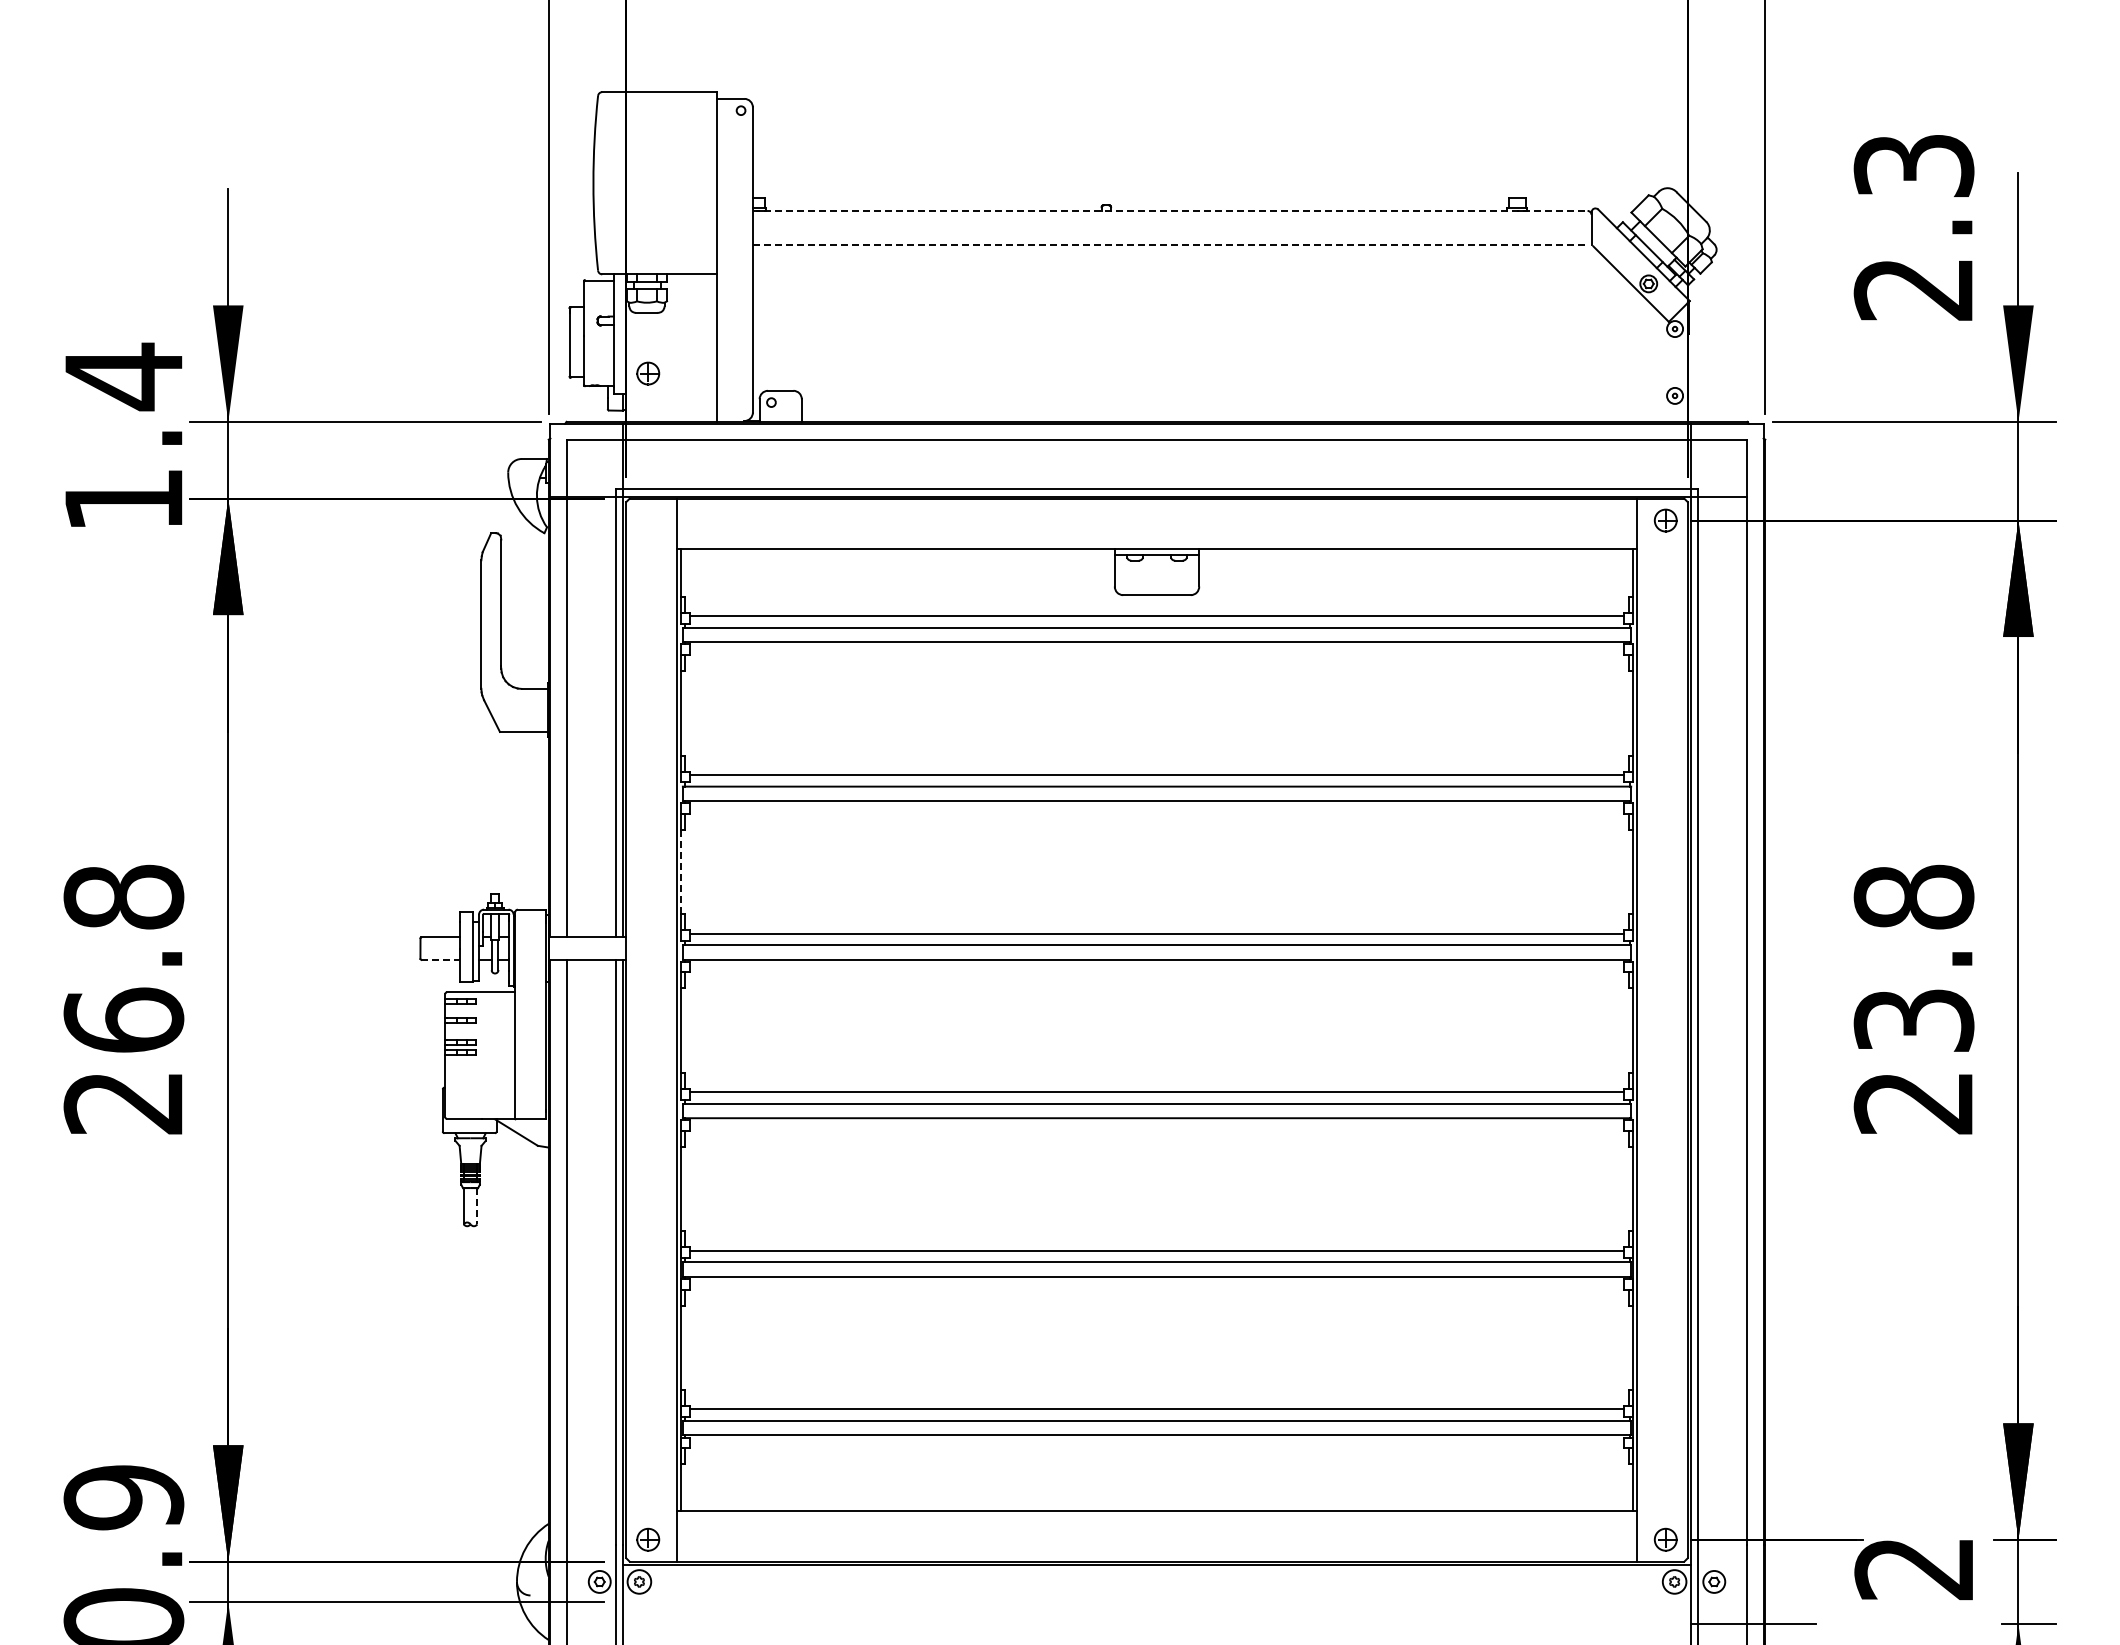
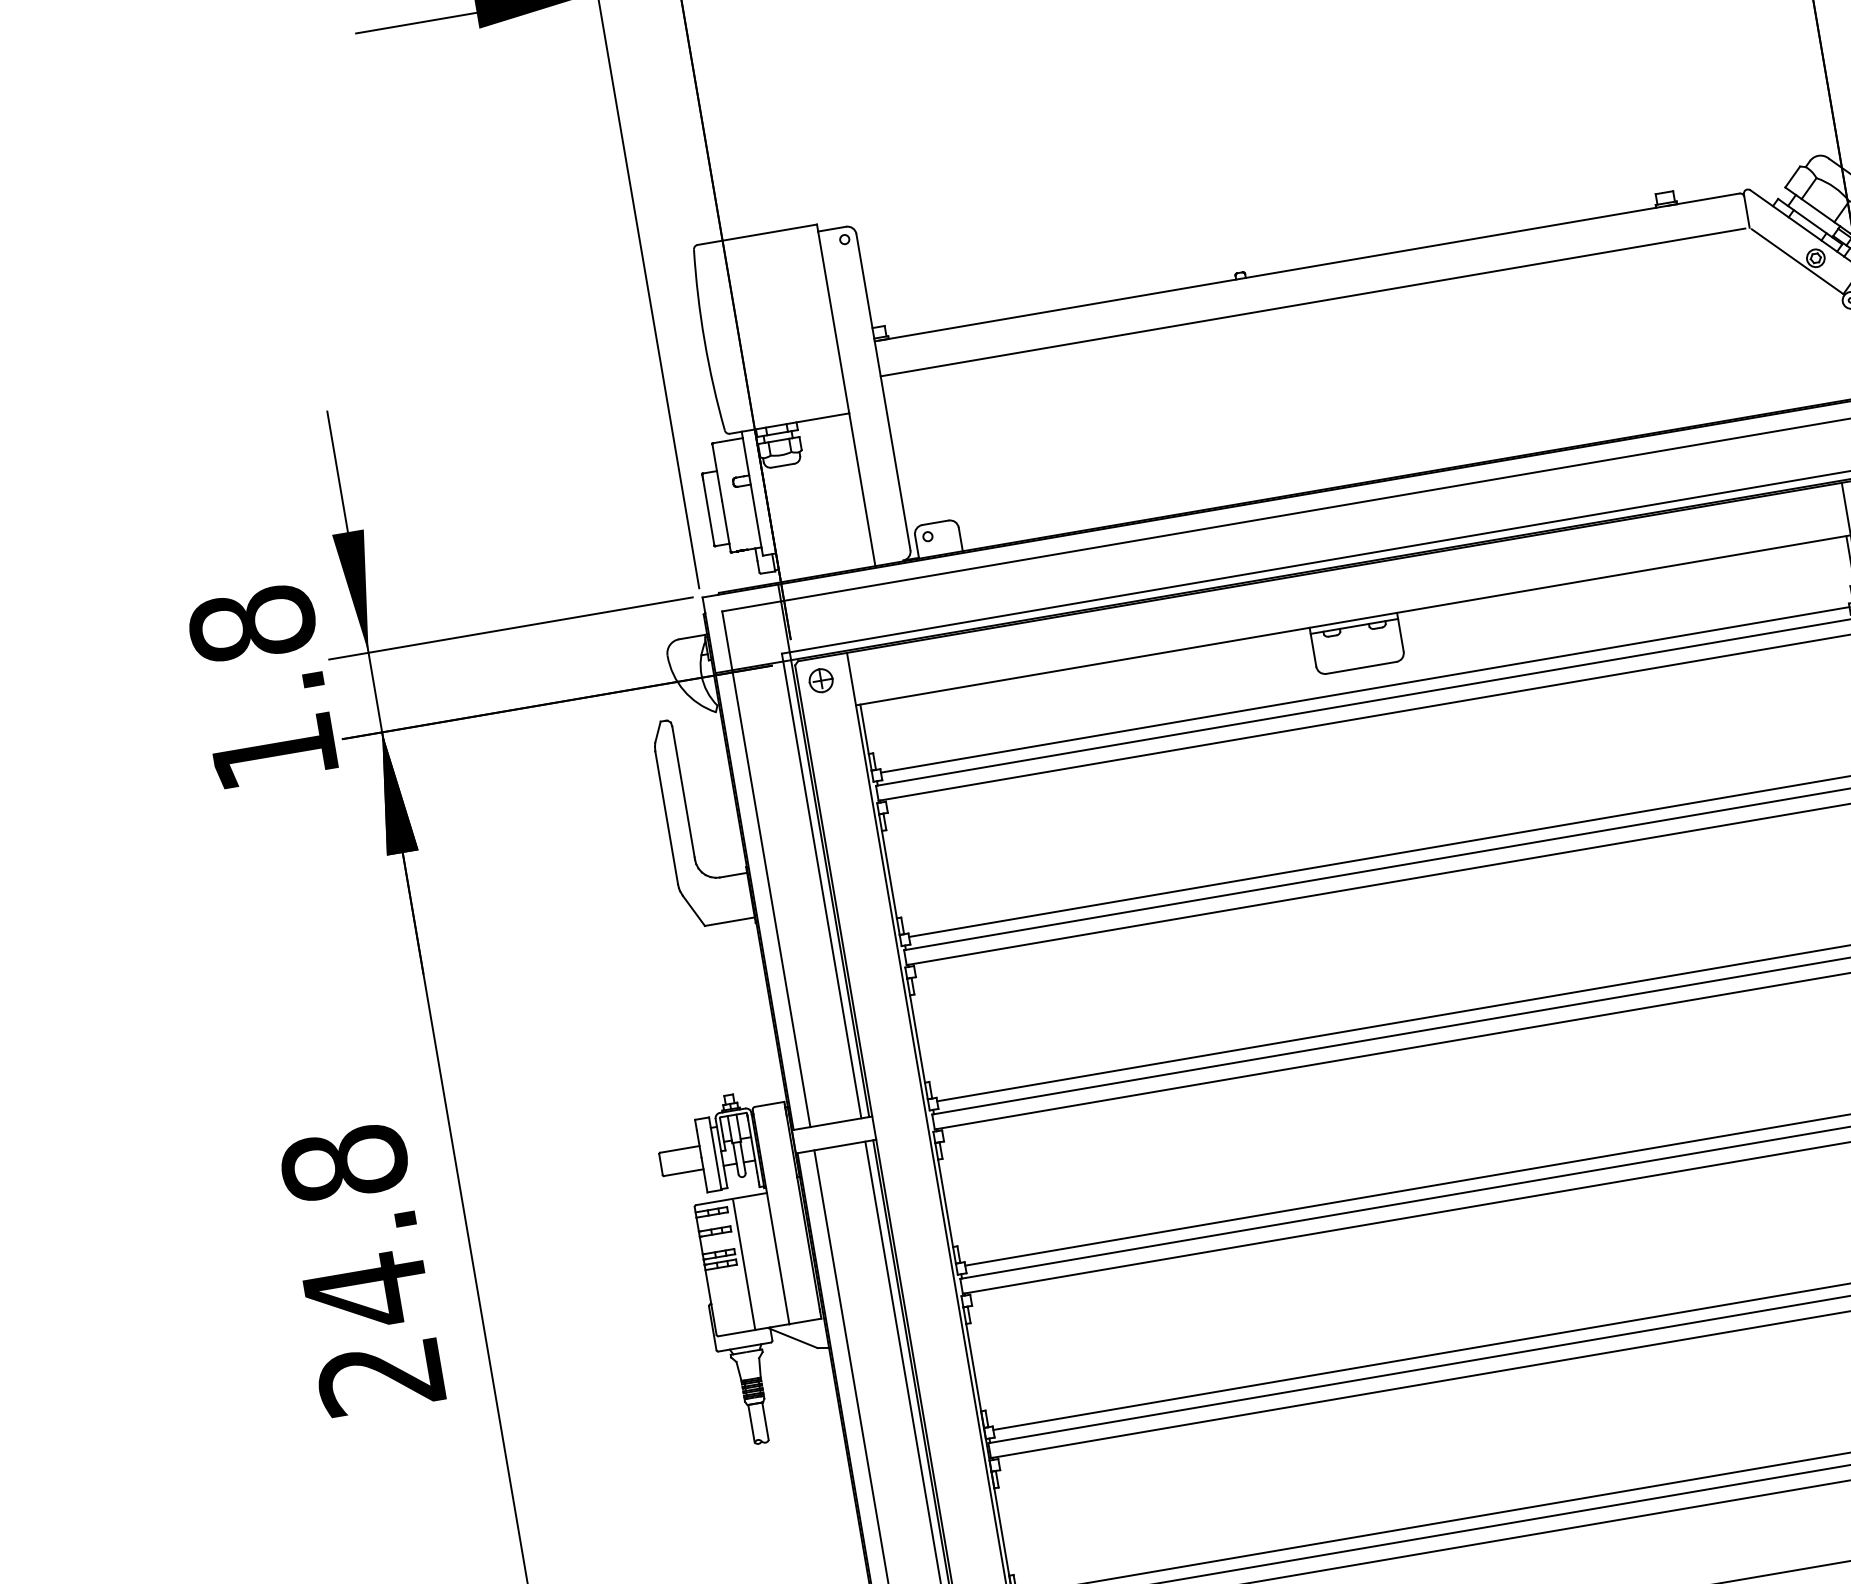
line: (1170, 210) -> (1307, 266), dashed -> solid
line: (1170, 244) -> (1313, 302), dashed -> solid
part: (648, 373) -> (821, 680), moved
text: (123, 376) -> (251, 624), 1.4 -> 1.8
line: (681, 872) -> (917, 1039), dashed -> solid
line: (440, 959) -> (683, 1172), dashed -> solid
text: (123, 1020) -> (366, 1291), 26.8 -> 24.8
line: (482, 1055) -> (744, 1264), added
line: (477, 1206) -> (765, 1421), dashed -> solid

